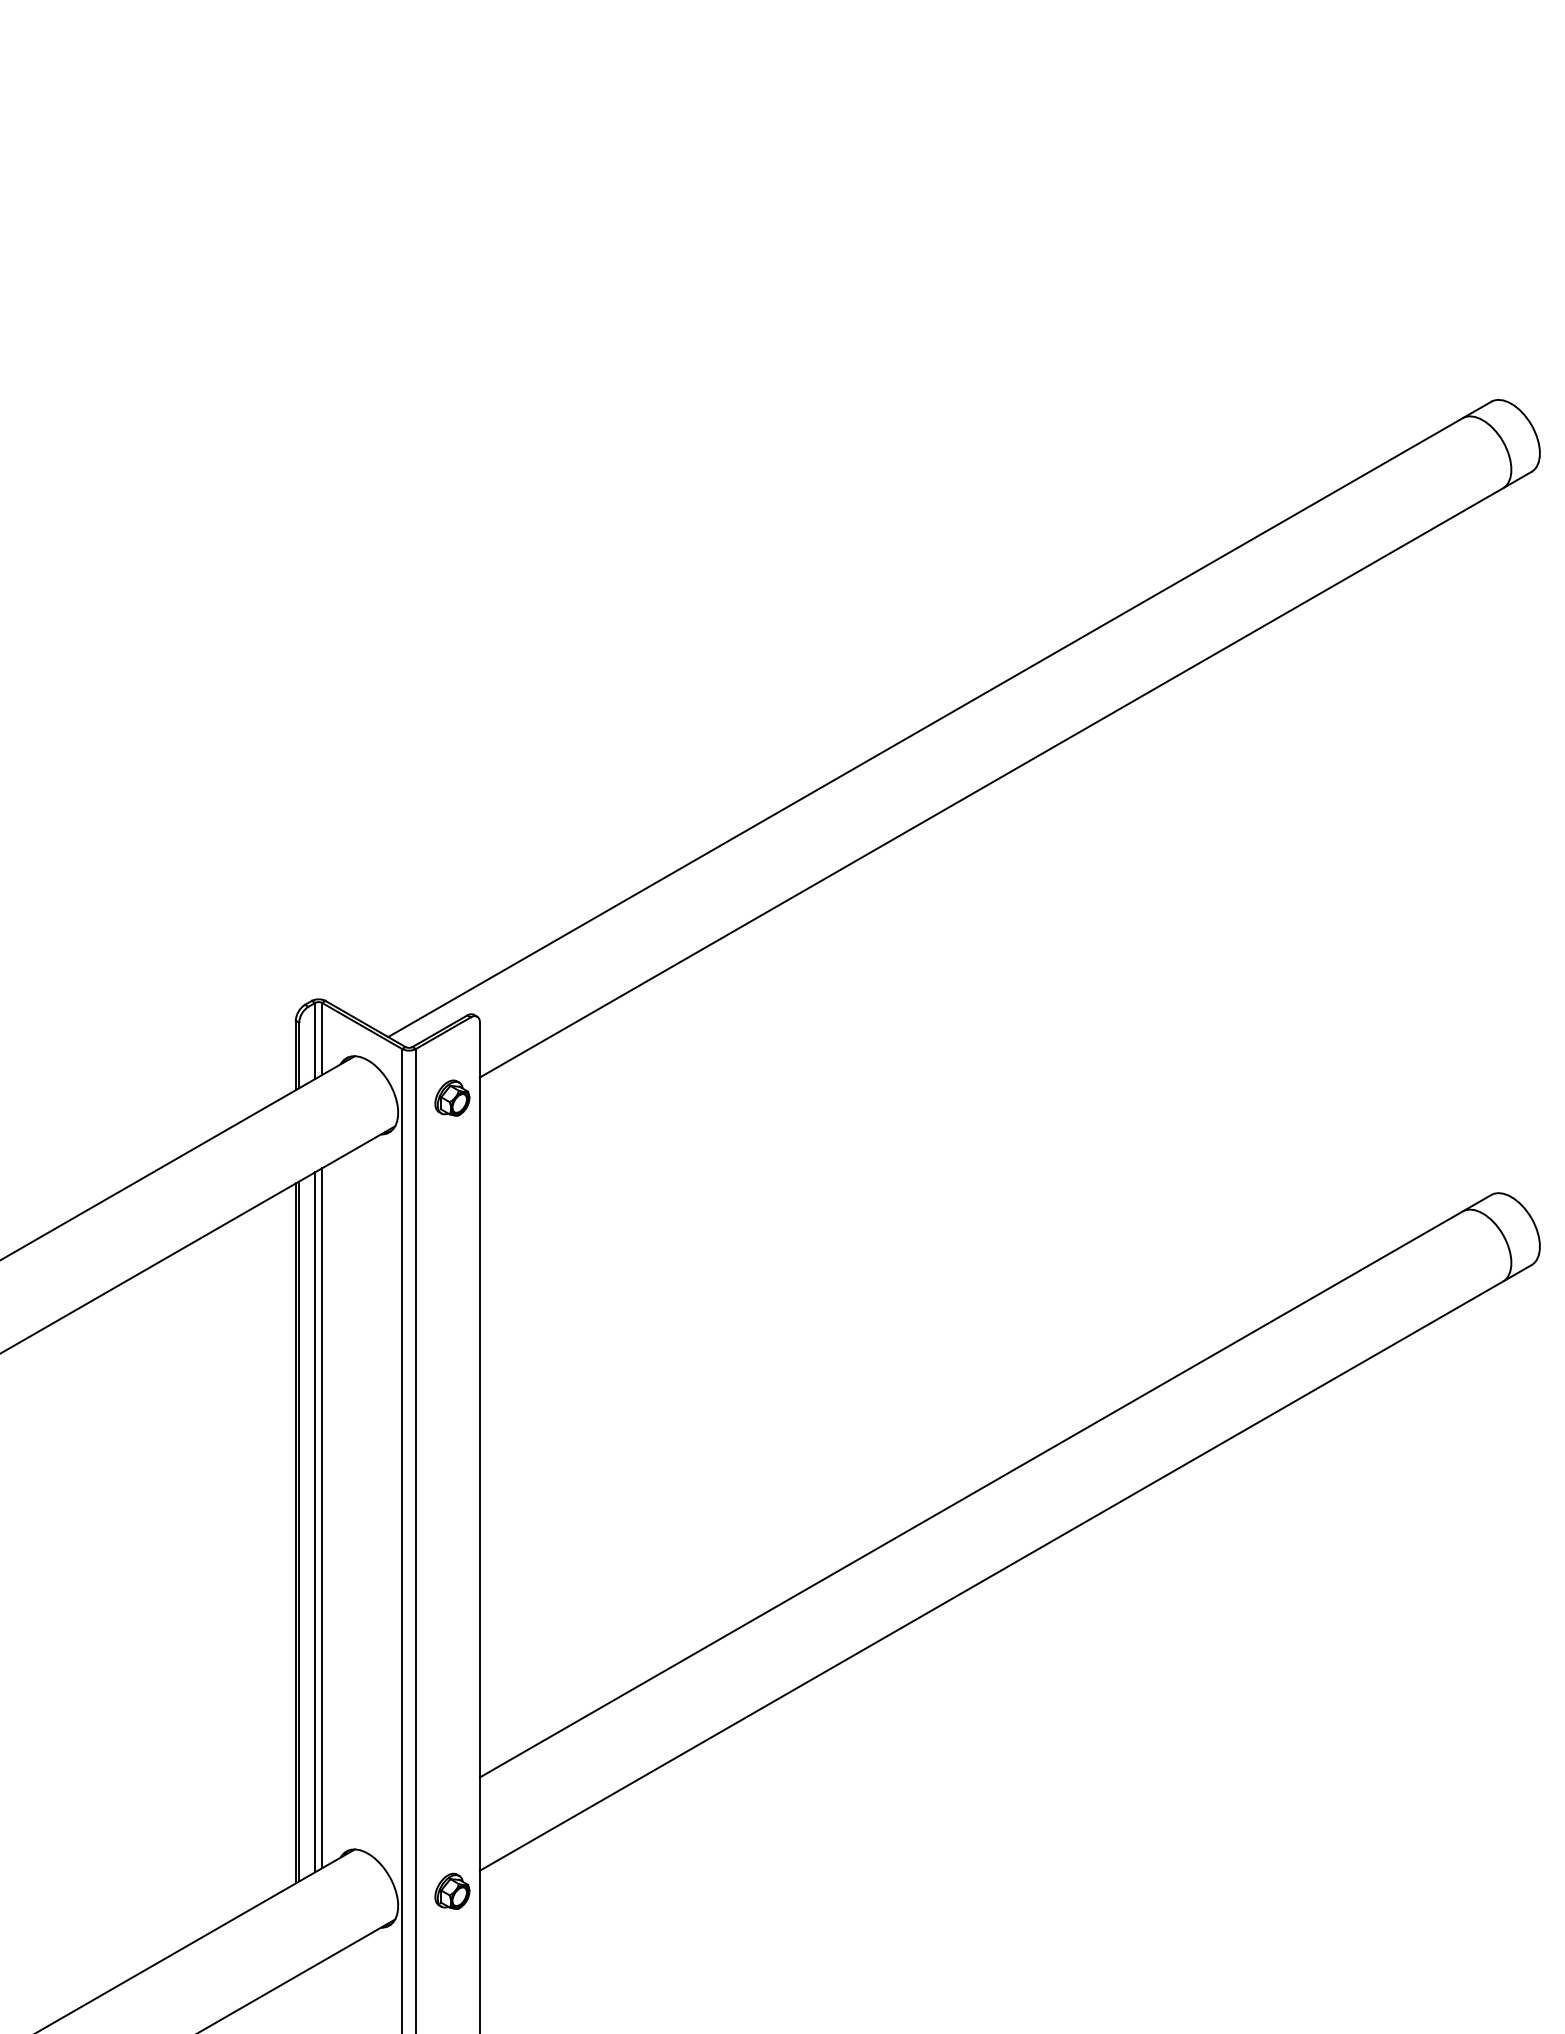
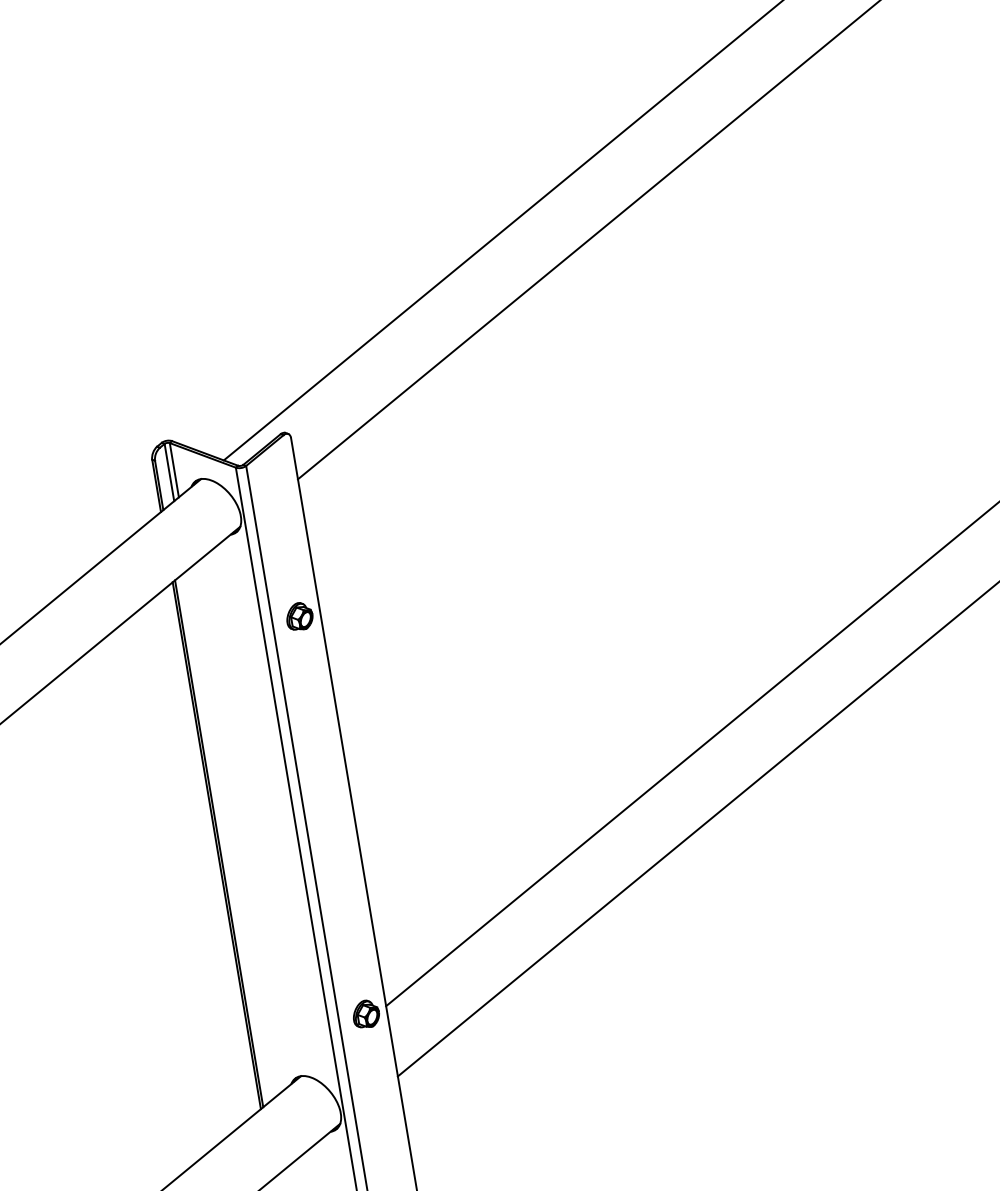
part: (452, 1097) -> (299, 616), moved
line: (322, 1518) -> (235, 831), removed
line: (315, 1522) -> (230, 835), removed
part: (452, 1890) -> (366, 1013), moved

